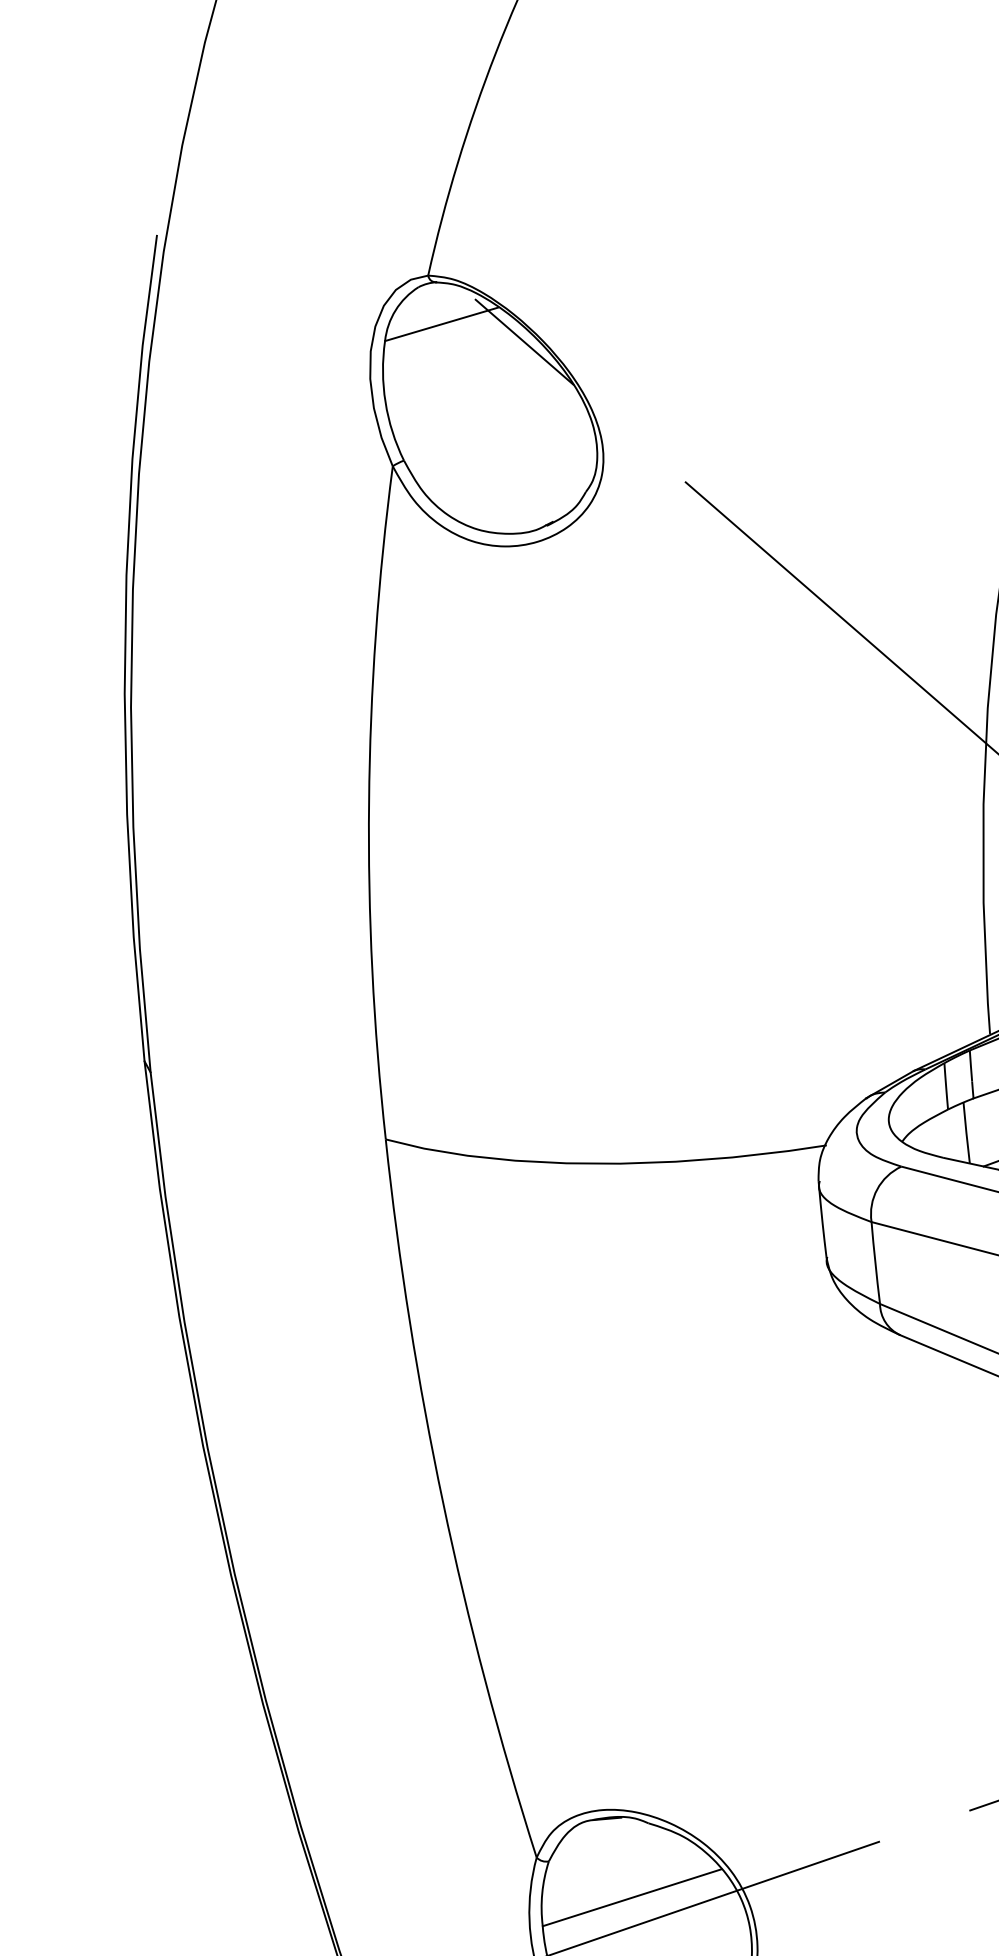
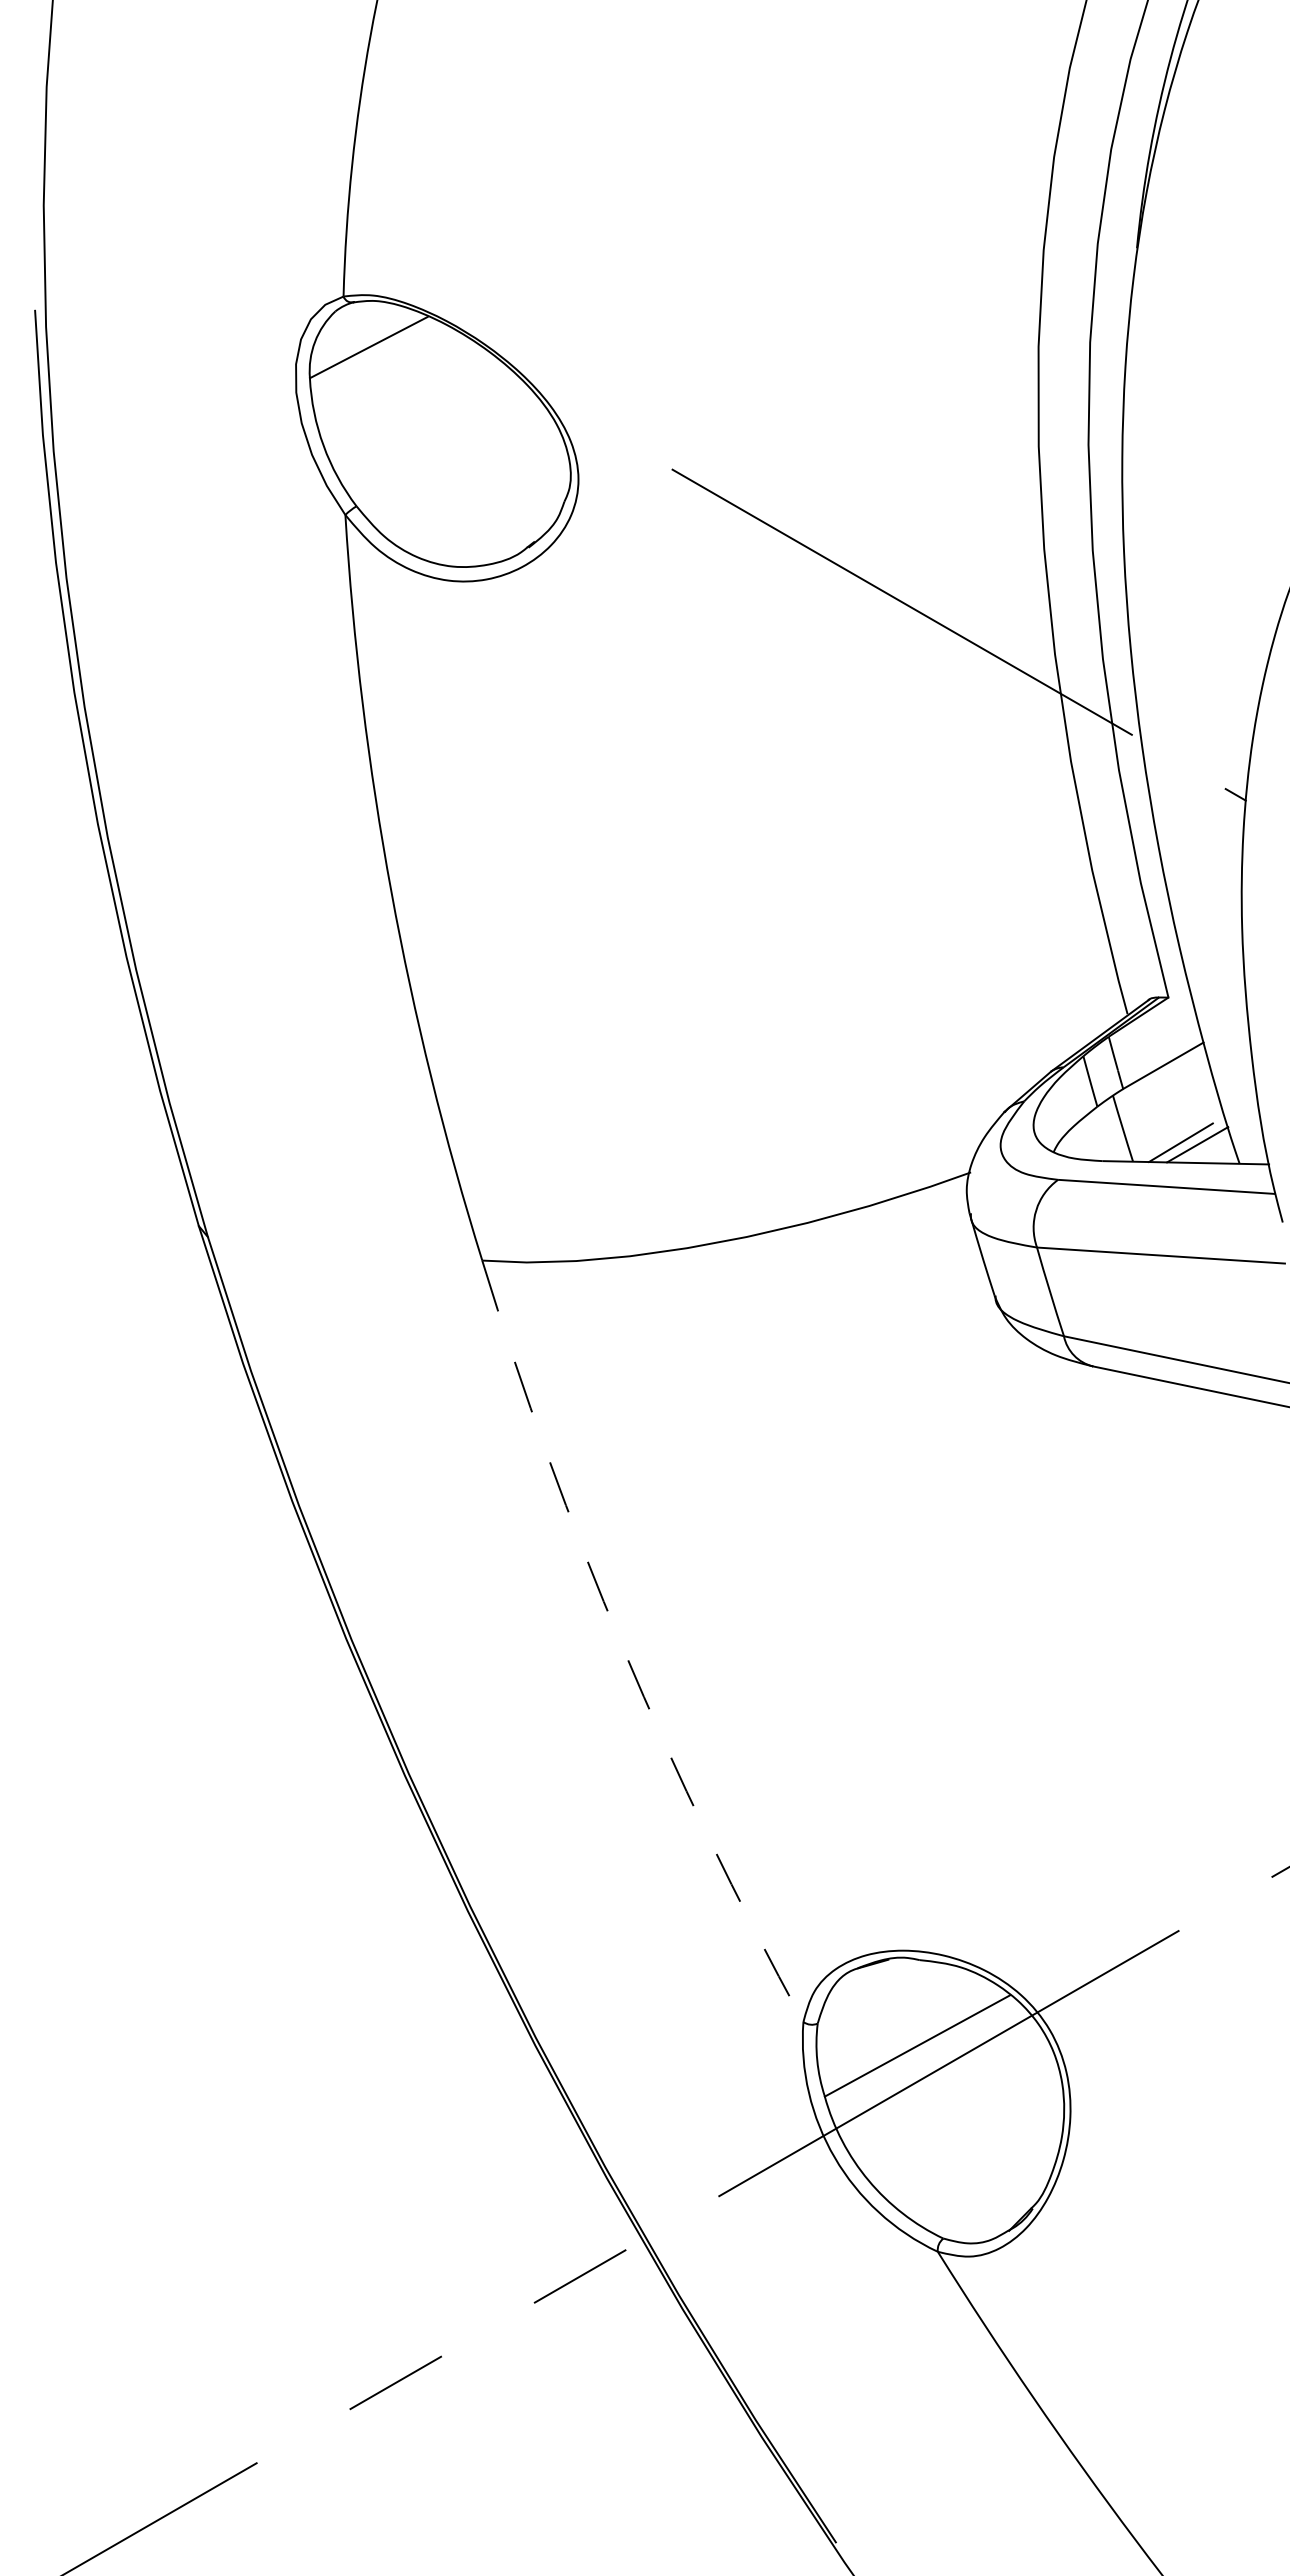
line: (524, 342) -> (464, 349), removed
arc: (442, 1502) -> (623, 1649), solid -> dashed

